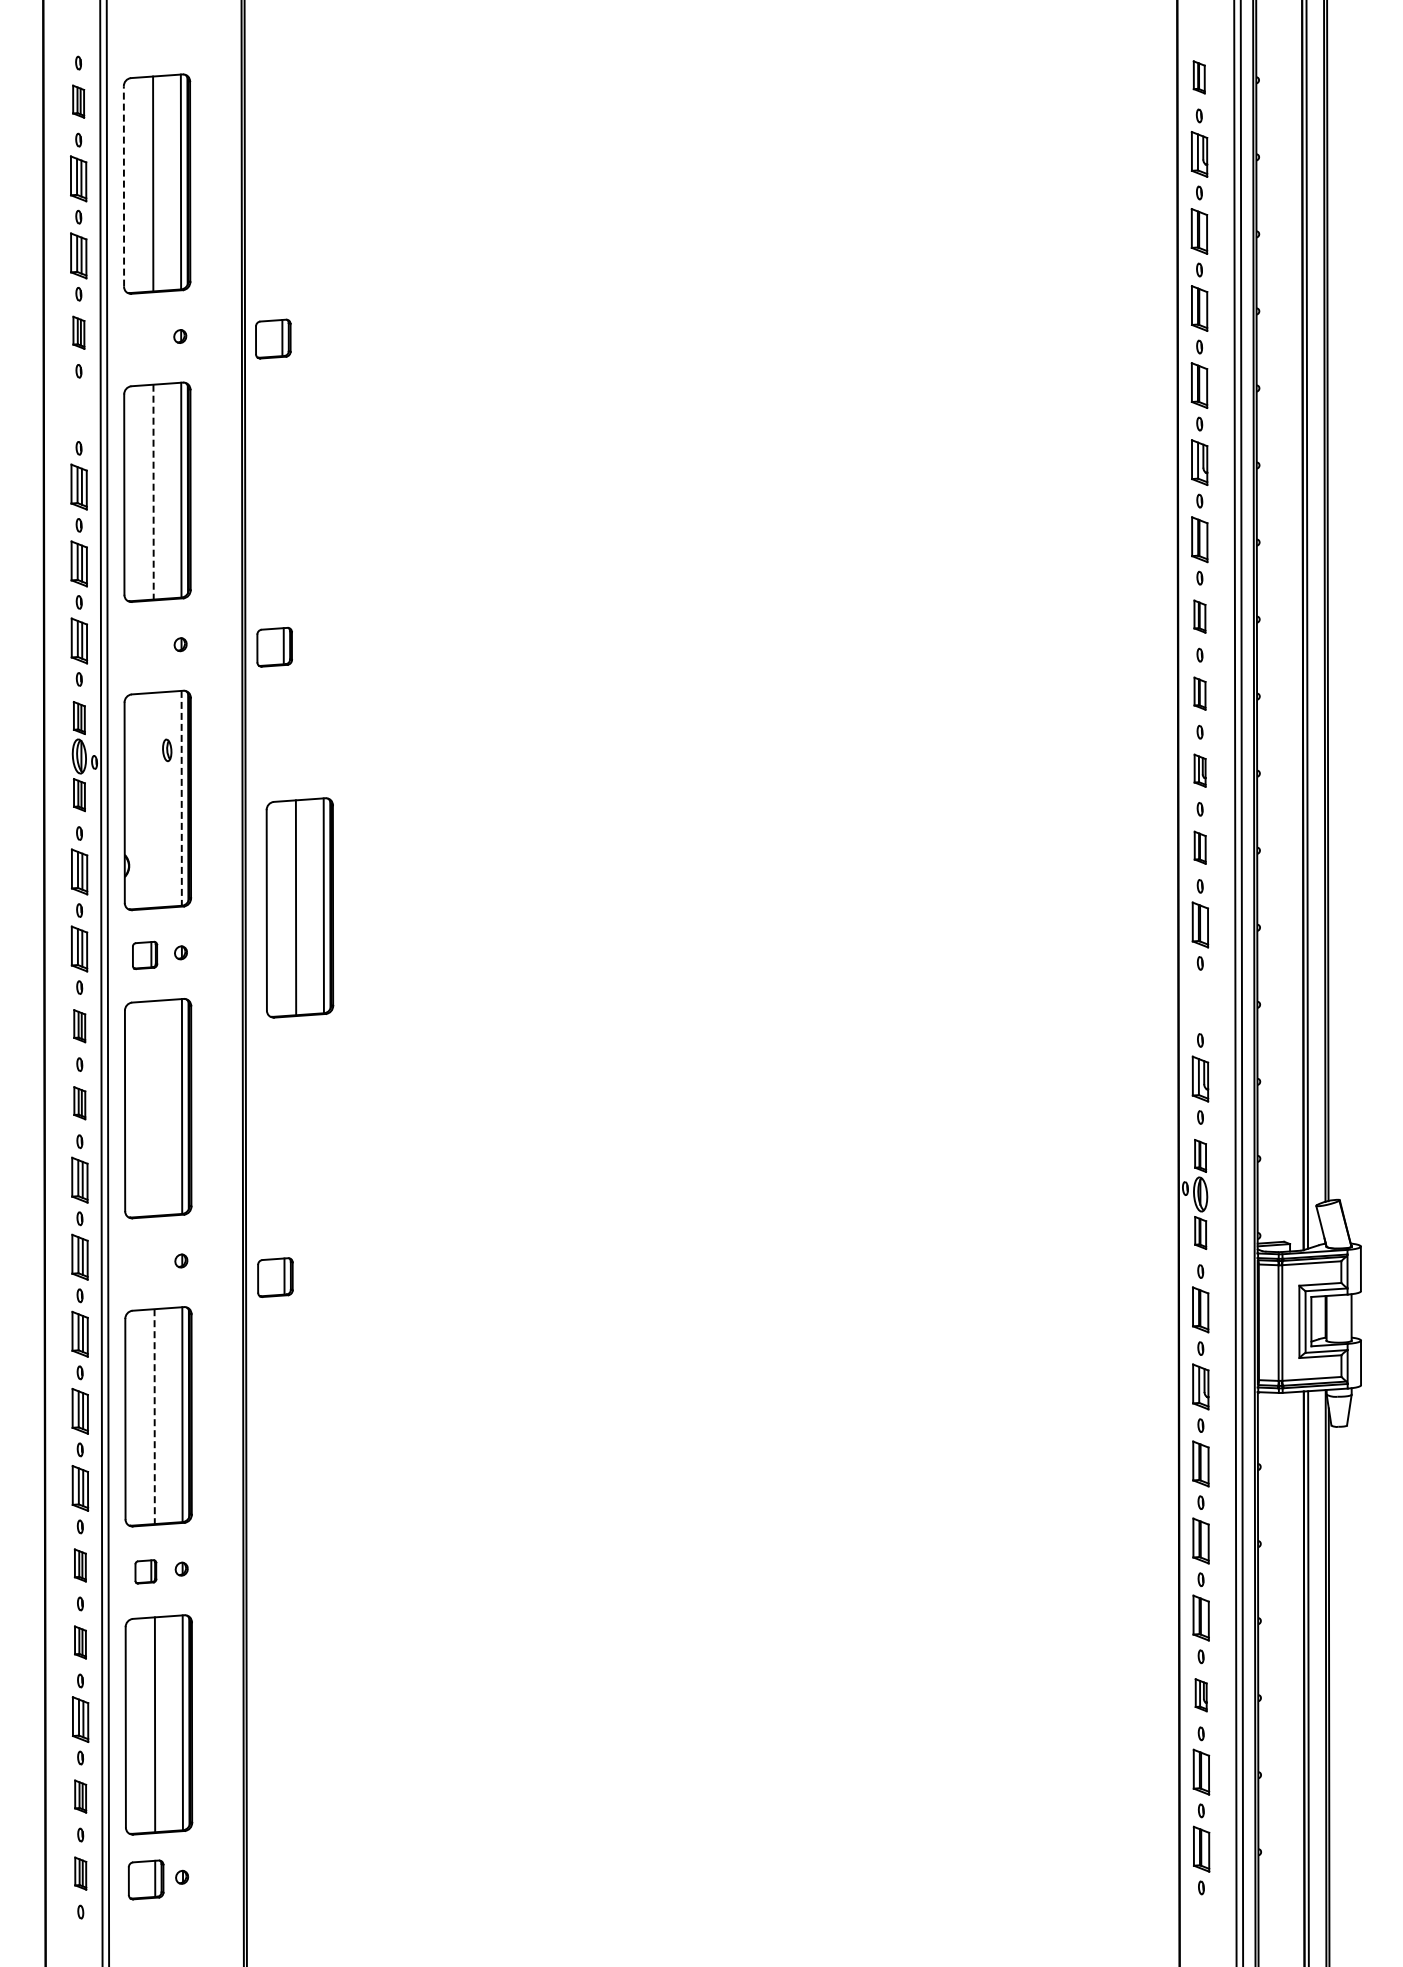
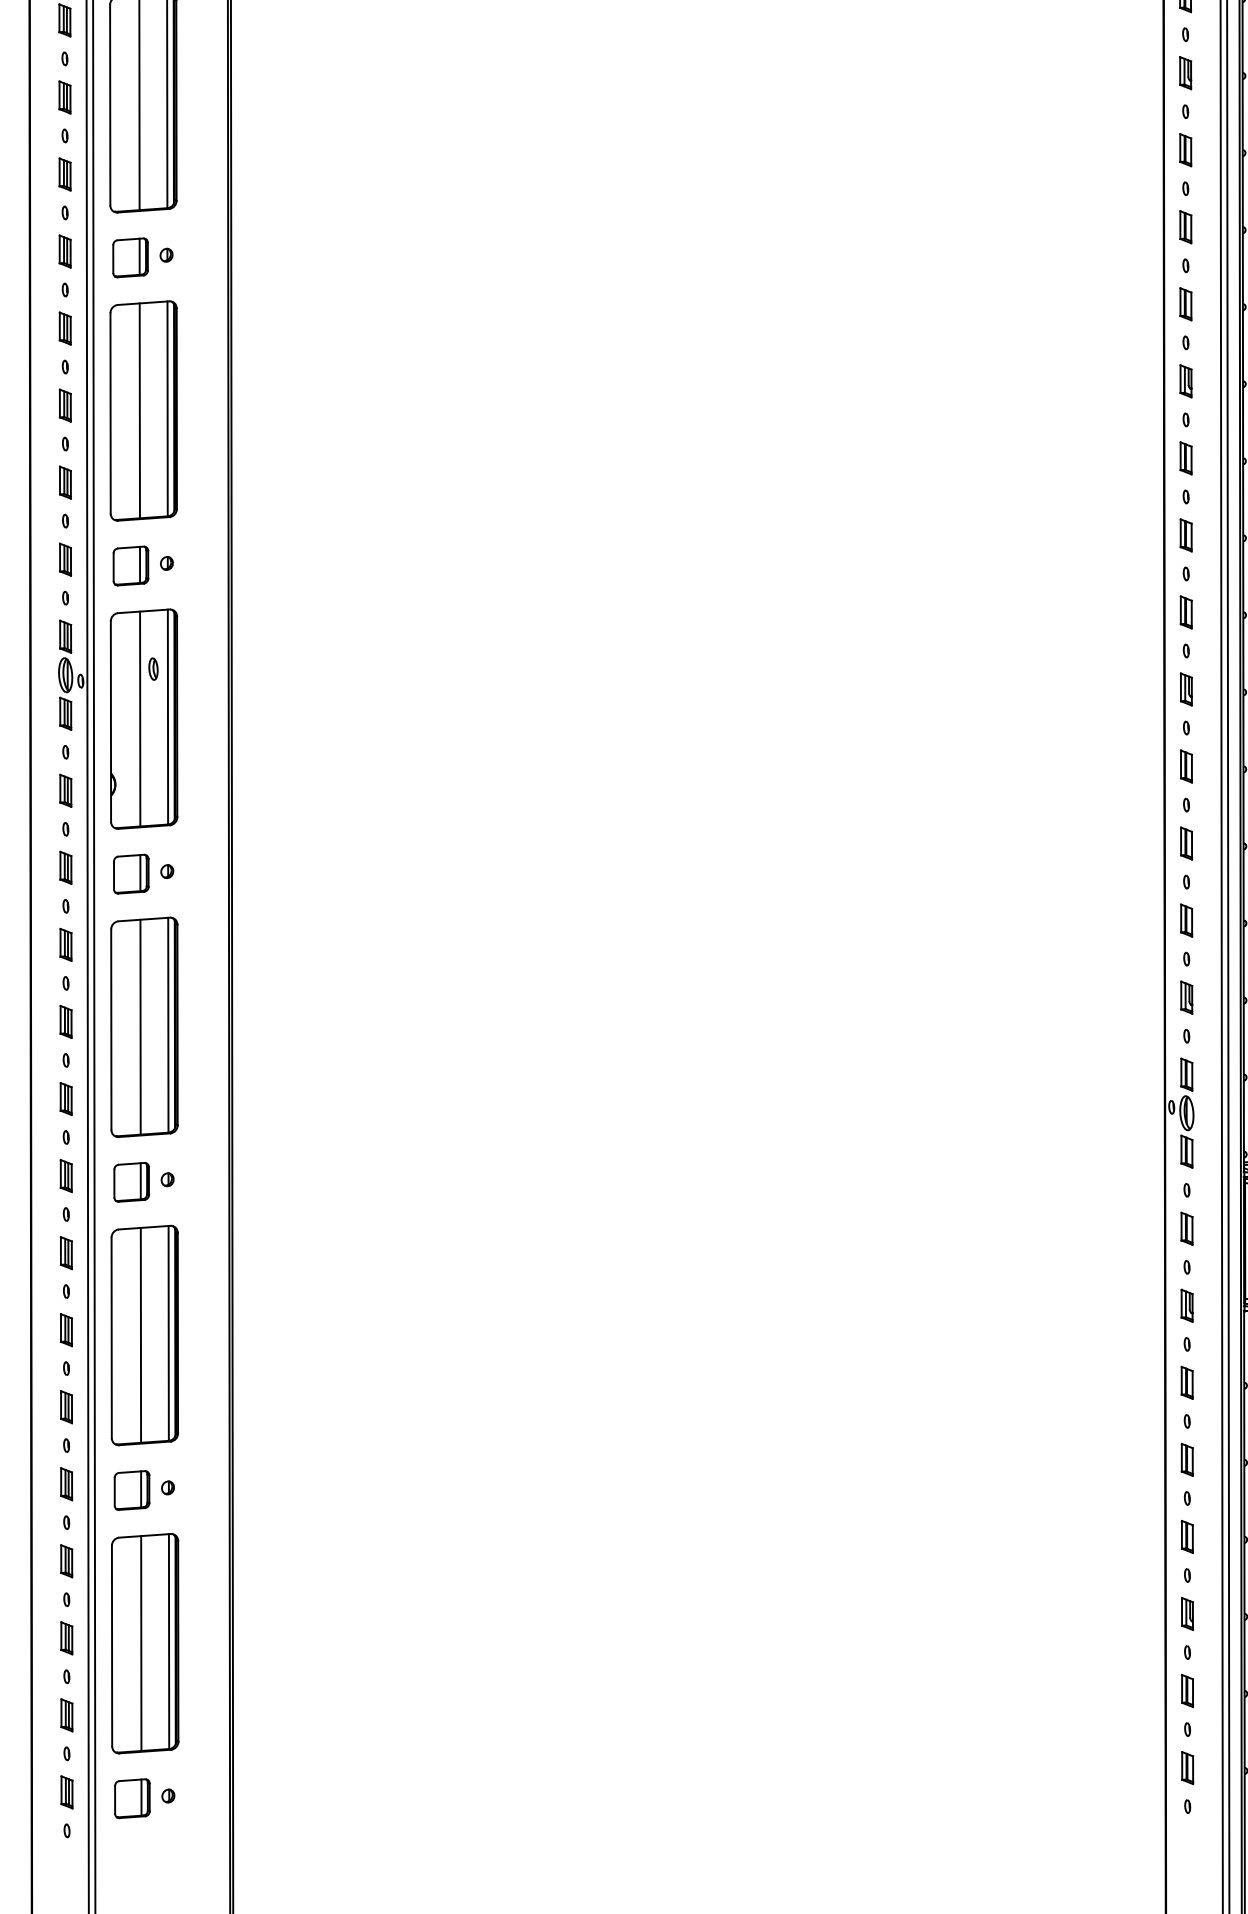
part: (1198, 154) -> (1184, 73), size x0.71
part: (78, 178) -> (64, 97), size x0.71
line: (123, 185) -> (109, 104), dashed -> solid
part: (1199, 231) -> (1185, 150), size x0.71
part: (78, 255) -> (64, 174), size x0.71
part: (1199, 308) -> (1185, 227), size x0.71
part: (273, 338) -> (130, 257), moved
part: (1199, 385) -> (1185, 304), size x0.71
part: (78, 409) -> (64, 328), added
part: (1199, 462) -> (1185, 381), size x0.71
part: (78, 486) -> (64, 405), size x0.71
line: (153, 492) -> (139, 411), dashed -> solid
part: (1199, 539) -> (1185, 458), size x0.71
part: (78, 563) -> (64, 482), size x0.71
part: (78, 640) -> (64, 559), size x0.71
part: (274, 647) -> (130, 566), moved
line: (181, 798) -> (167, 717), dashed -> solid
line: (153, 799) -> (139, 718), added
part: (79, 872) -> (65, 791), size x0.71
part: (299, 907) -> (285, 826), removed
part: (1199, 924) -> (1185, 843), size x0.71
part: (79, 949) -> (65, 868), size x0.71
part: (144, 955) -> (130, 874), size x1.43
part: (1199, 1001) -> (1185, 920), added
part: (1200, 1078) -> (1186, 997), size x0.71
line: (154, 1108) -> (140, 1027), added
part: (79, 1180) -> (65, 1099), size x0.71
part: (79, 1257) -> (65, 1176), size x0.71
part: (275, 1277) -> (131, 1182), moved
part: (1200, 1310) -> (1186, 1229), size x0.71
part: (79, 1334) -> (65, 1253), size x0.71
part: (1200, 1387) -> (1186, 1306), size x0.71
part: (79, 1411) -> (65, 1330), size x0.71
line: (154, 1417) -> (140, 1336), dashed -> solid
part: (1200, 1464) -> (1186, 1383), size x0.71
part: (79, 1488) -> (65, 1407), size x0.71
part: (1200, 1541) -> (1186, 1460), size x0.71
part: (145, 1571) -> (131, 1490), size x1.67
part: (1200, 1618) -> (1186, 1537), size x0.71
part: (80, 1719) -> (66, 1638), size x0.71
part: (1200, 1772) -> (1186, 1691), size x0.71
part: (1200, 1849) -> (1186, 1768), size x0.71

